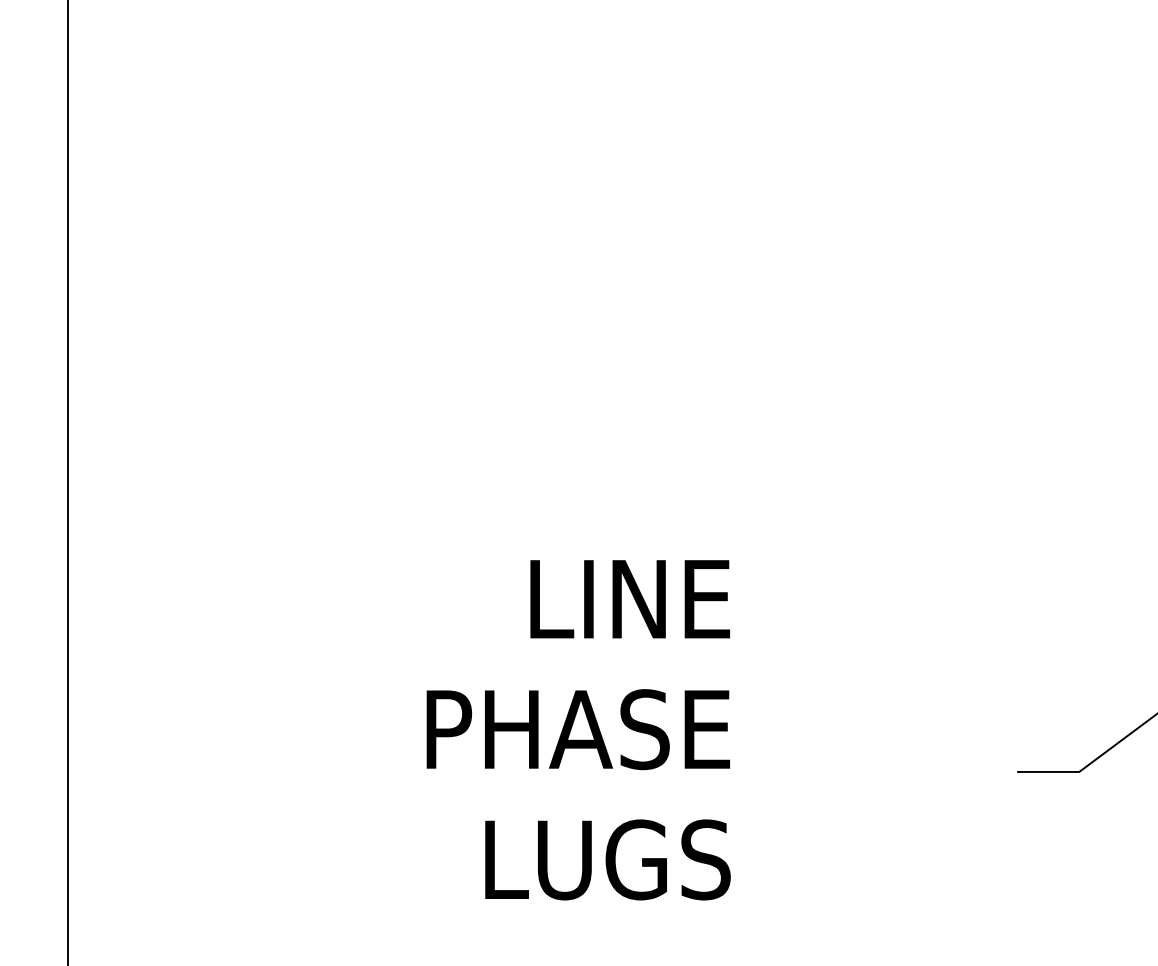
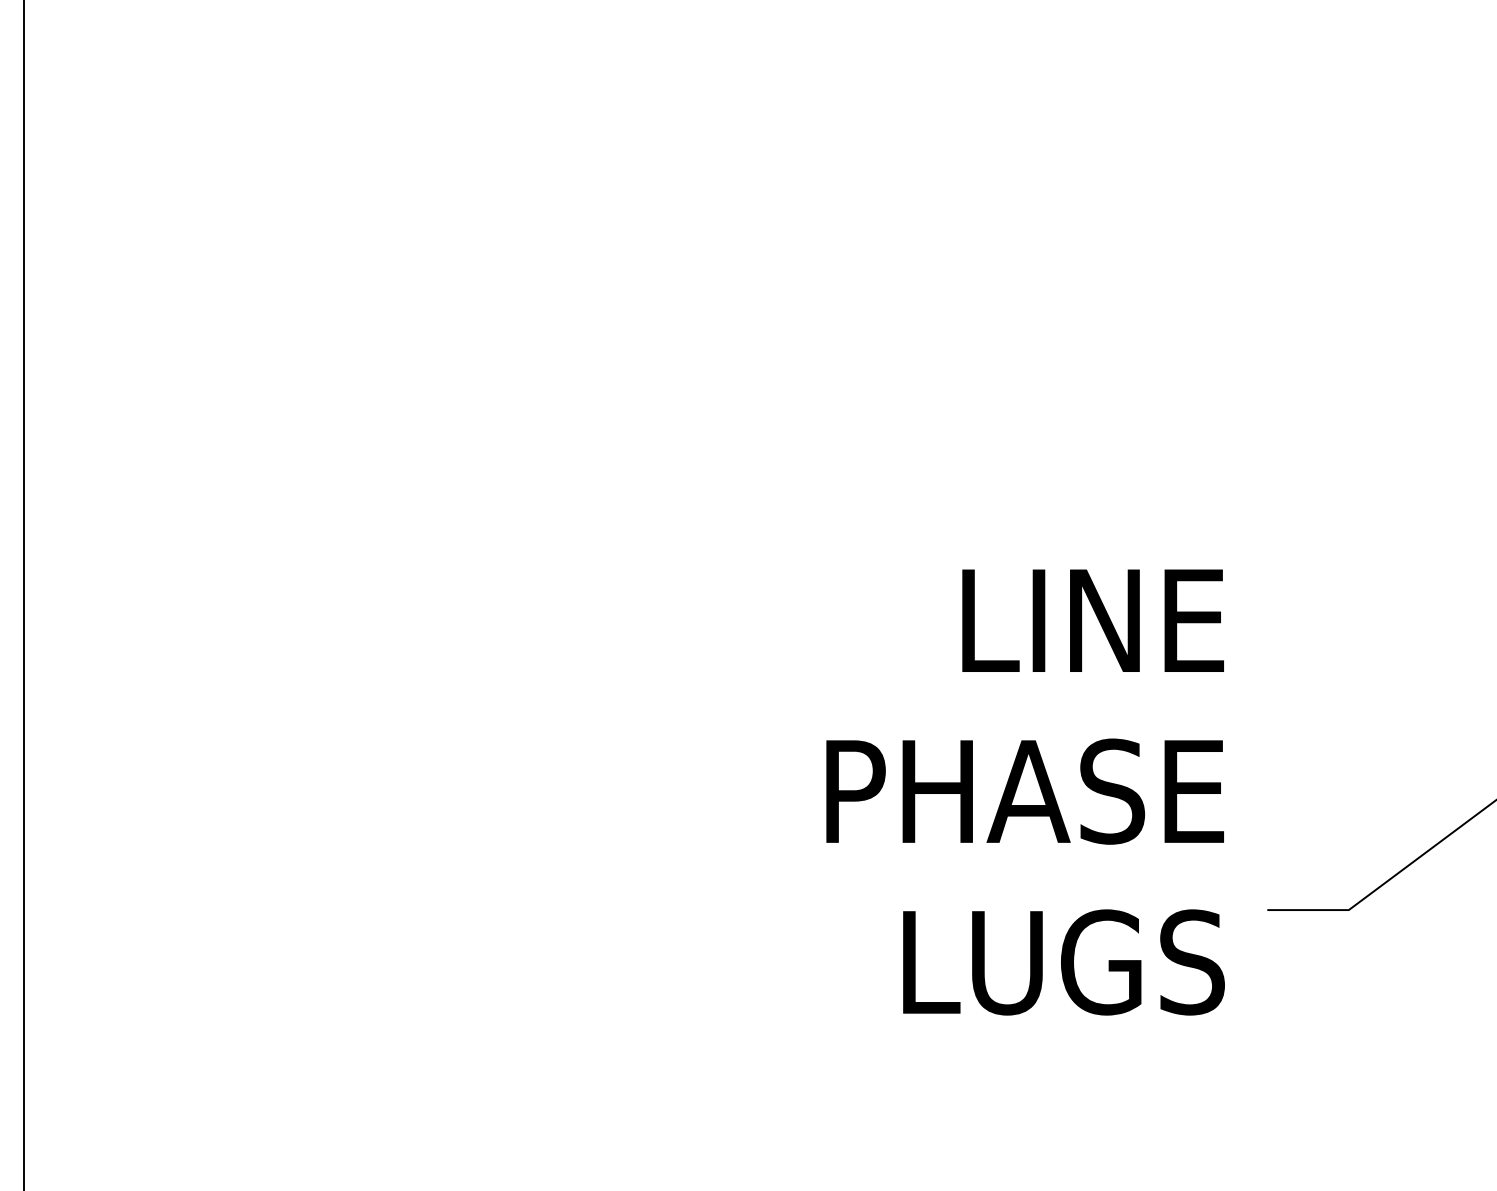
text: (578, 730) -> (1025, 792), moved

